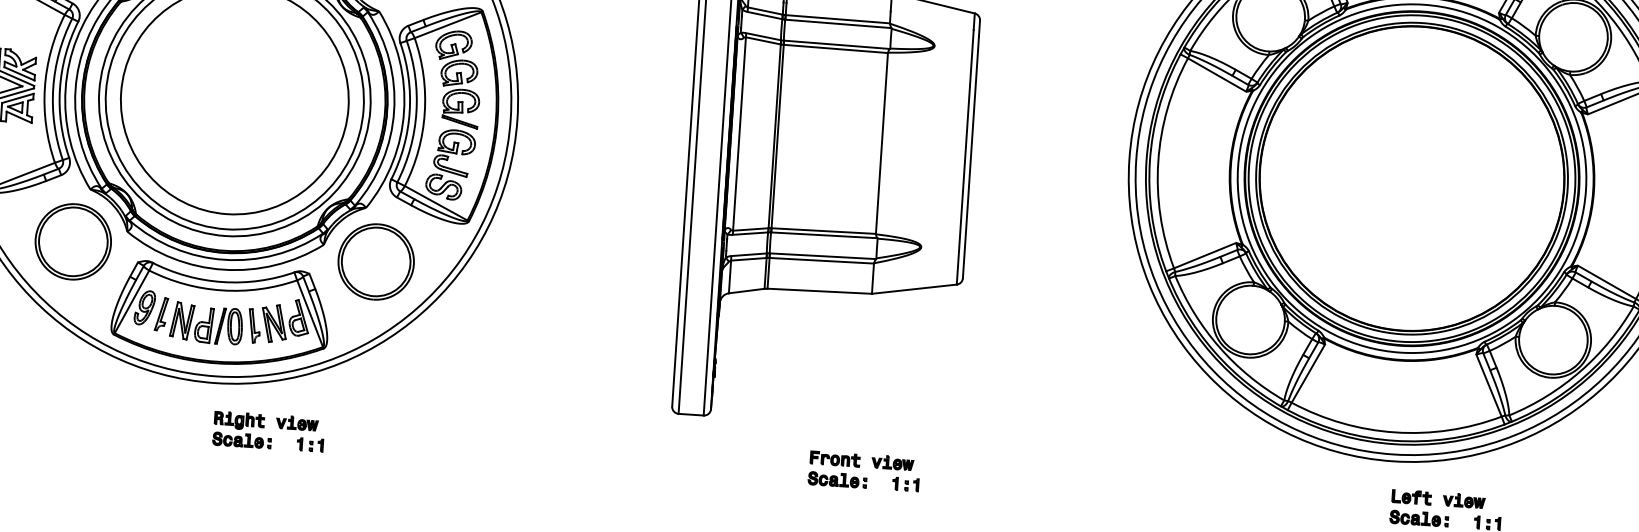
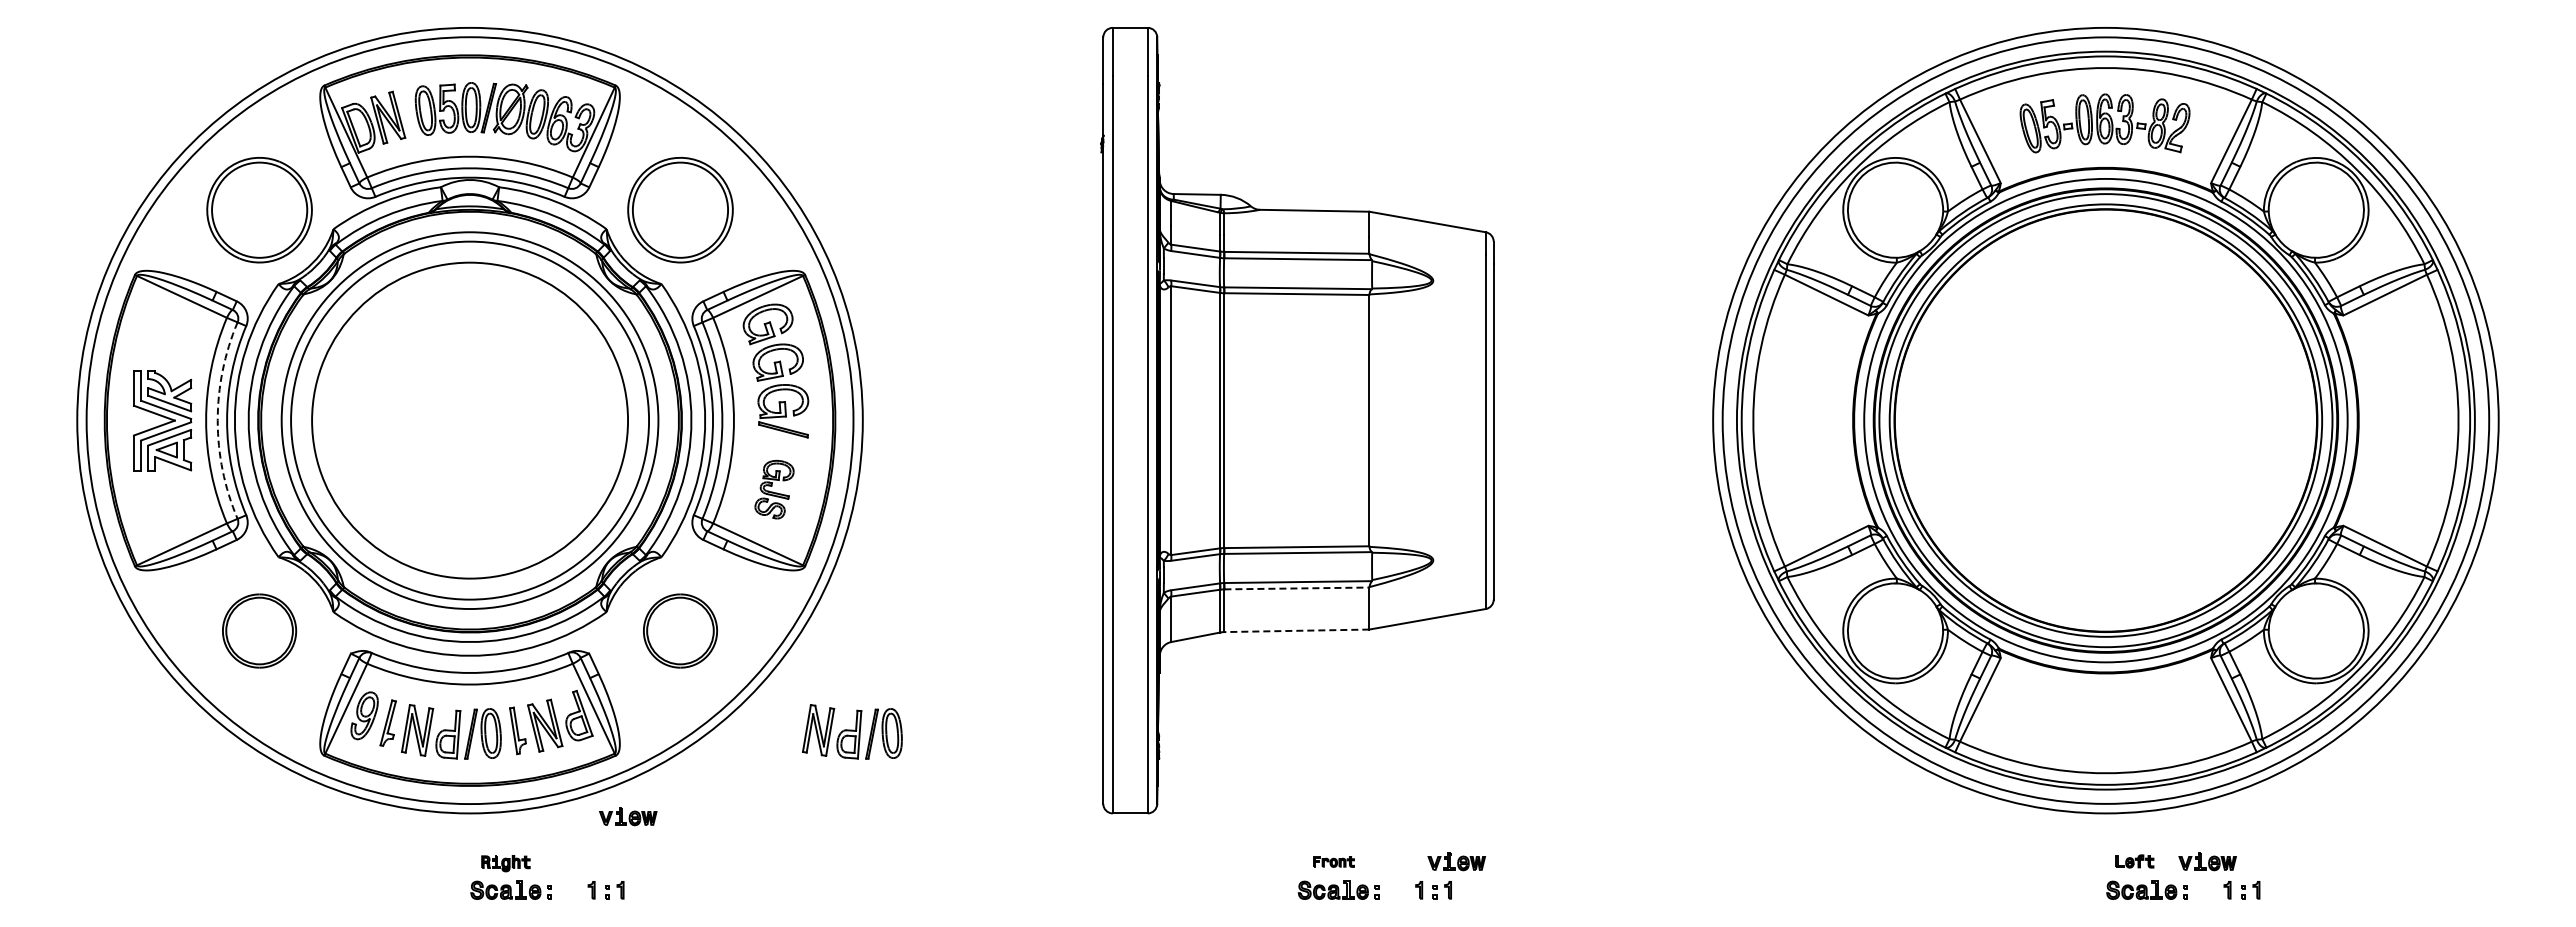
arc: (53, 88) -> (217, 420), solid -> dashed
part: (450, 164) -> (774, 489), size x0.6
part: (73, 241) -> (259, 630), size x0.7
line: (822, 260) -> (1297, 588), solid -> dashed
part: (376, 261) -> (680, 630), size x0.7
line: (819, 291) -> (1296, 630), solid -> dashed
part: (495, 342) -> (852, 731), added
part: (239, 420) -> (505, 863), size x0.7
part: (297, 423) -> (628, 816), moved
part: (835, 459) -> (1333, 861), size x0.6
part: (892, 462) -> (1456, 861), moved
part: (1411, 497) -> (2134, 861), size x0.7

